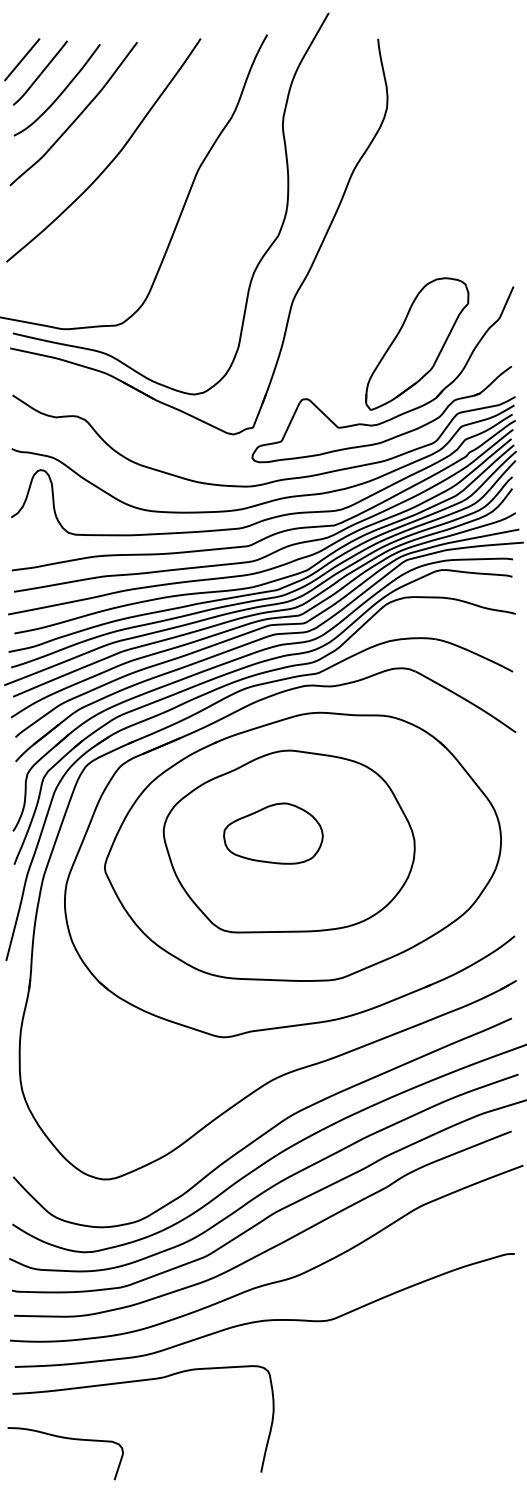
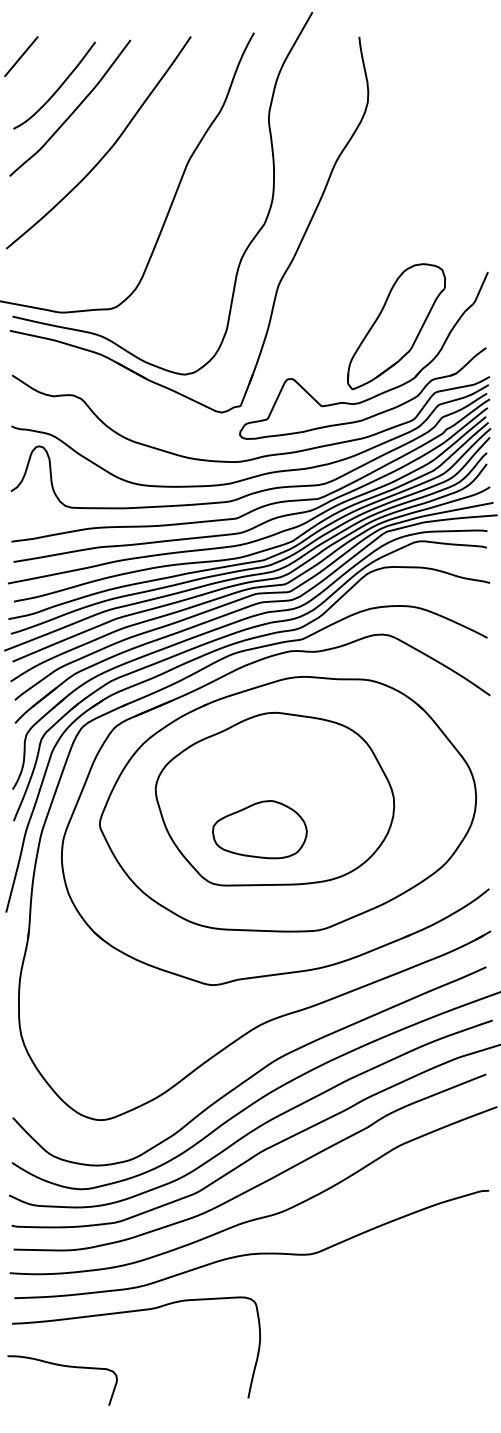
curve: (40, 73) -> (38, 69), removed
part: (272, 833) -> (259, 829), moved

